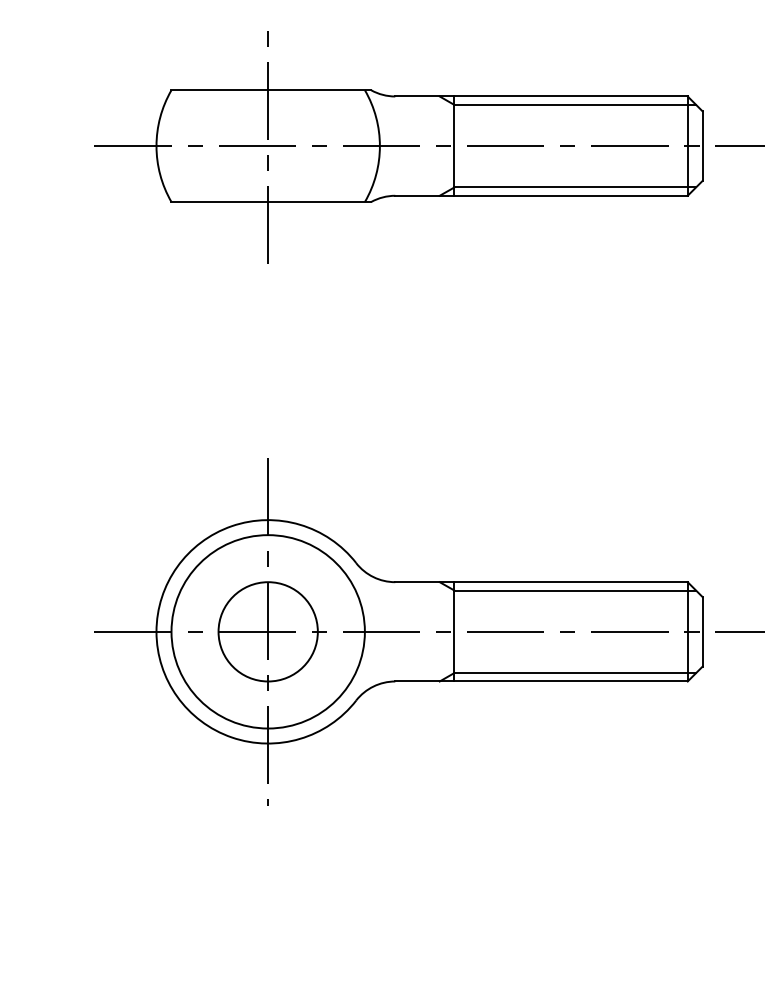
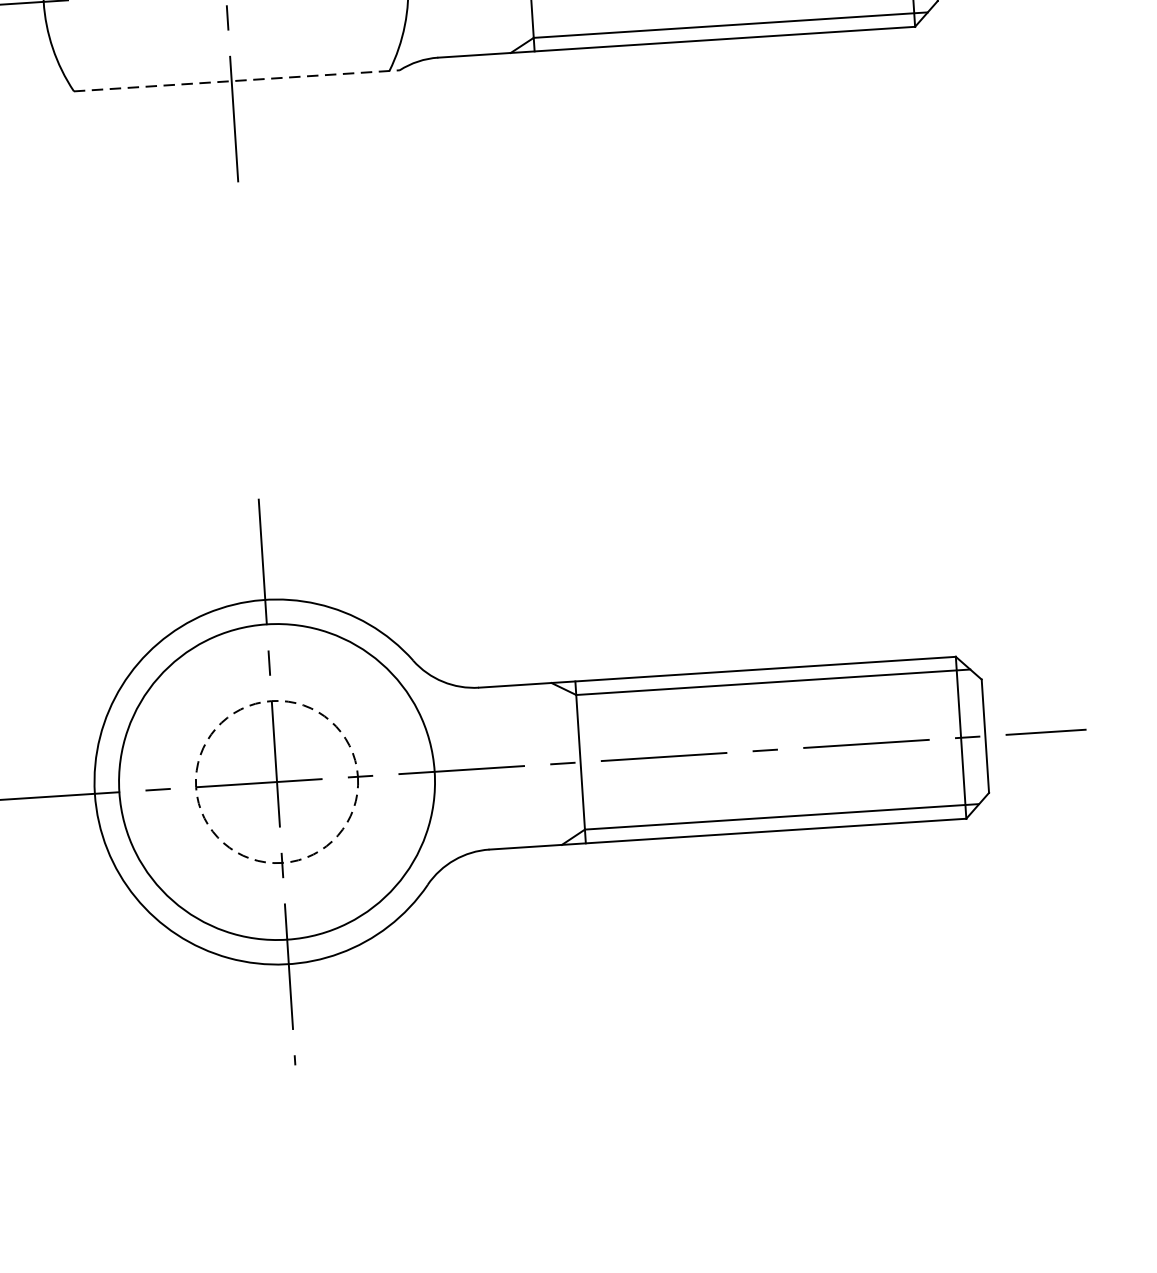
line: (271, 202) -> (237, 81), solid -> dashed
circle: (267, 631) -> (275, 781), solid -> dashed

